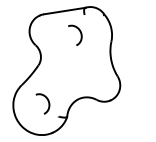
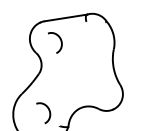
curve: (78, 30) -> (58, 37), moved

